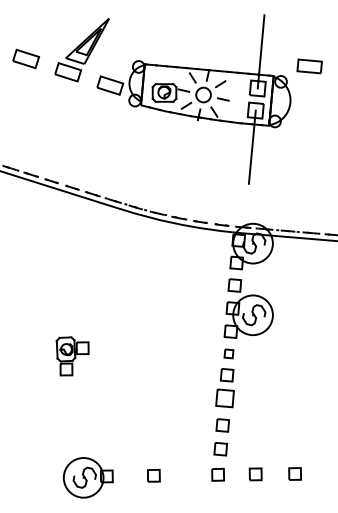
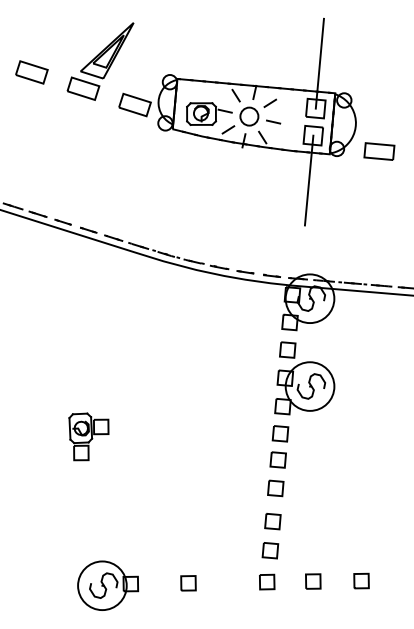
part: (309, 66) -> (379, 151), moved
part: (228, 353) -> (280, 433), size x1.43
part: (224, 398) -> (275, 488), size x0.71

